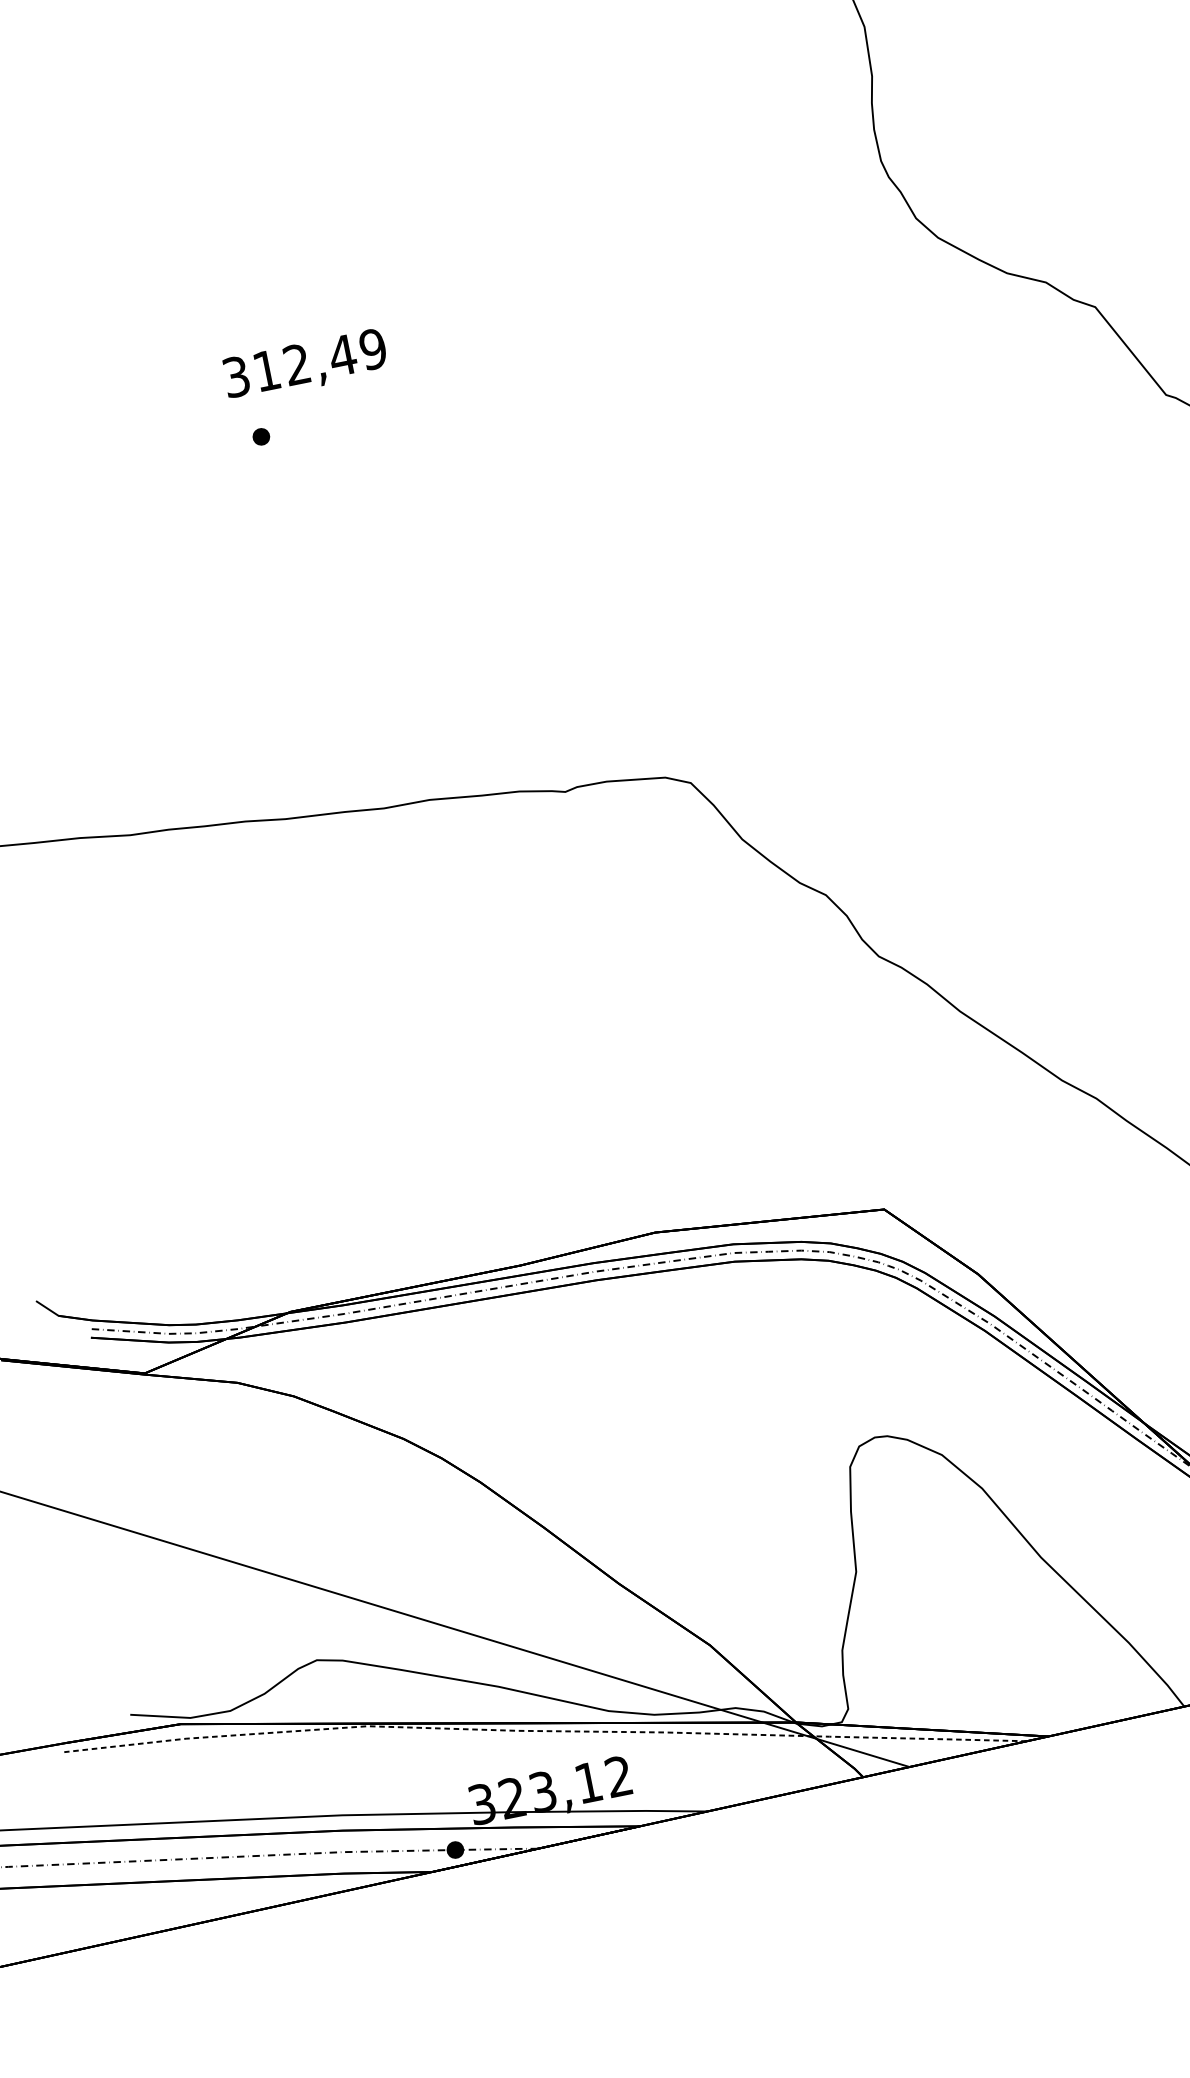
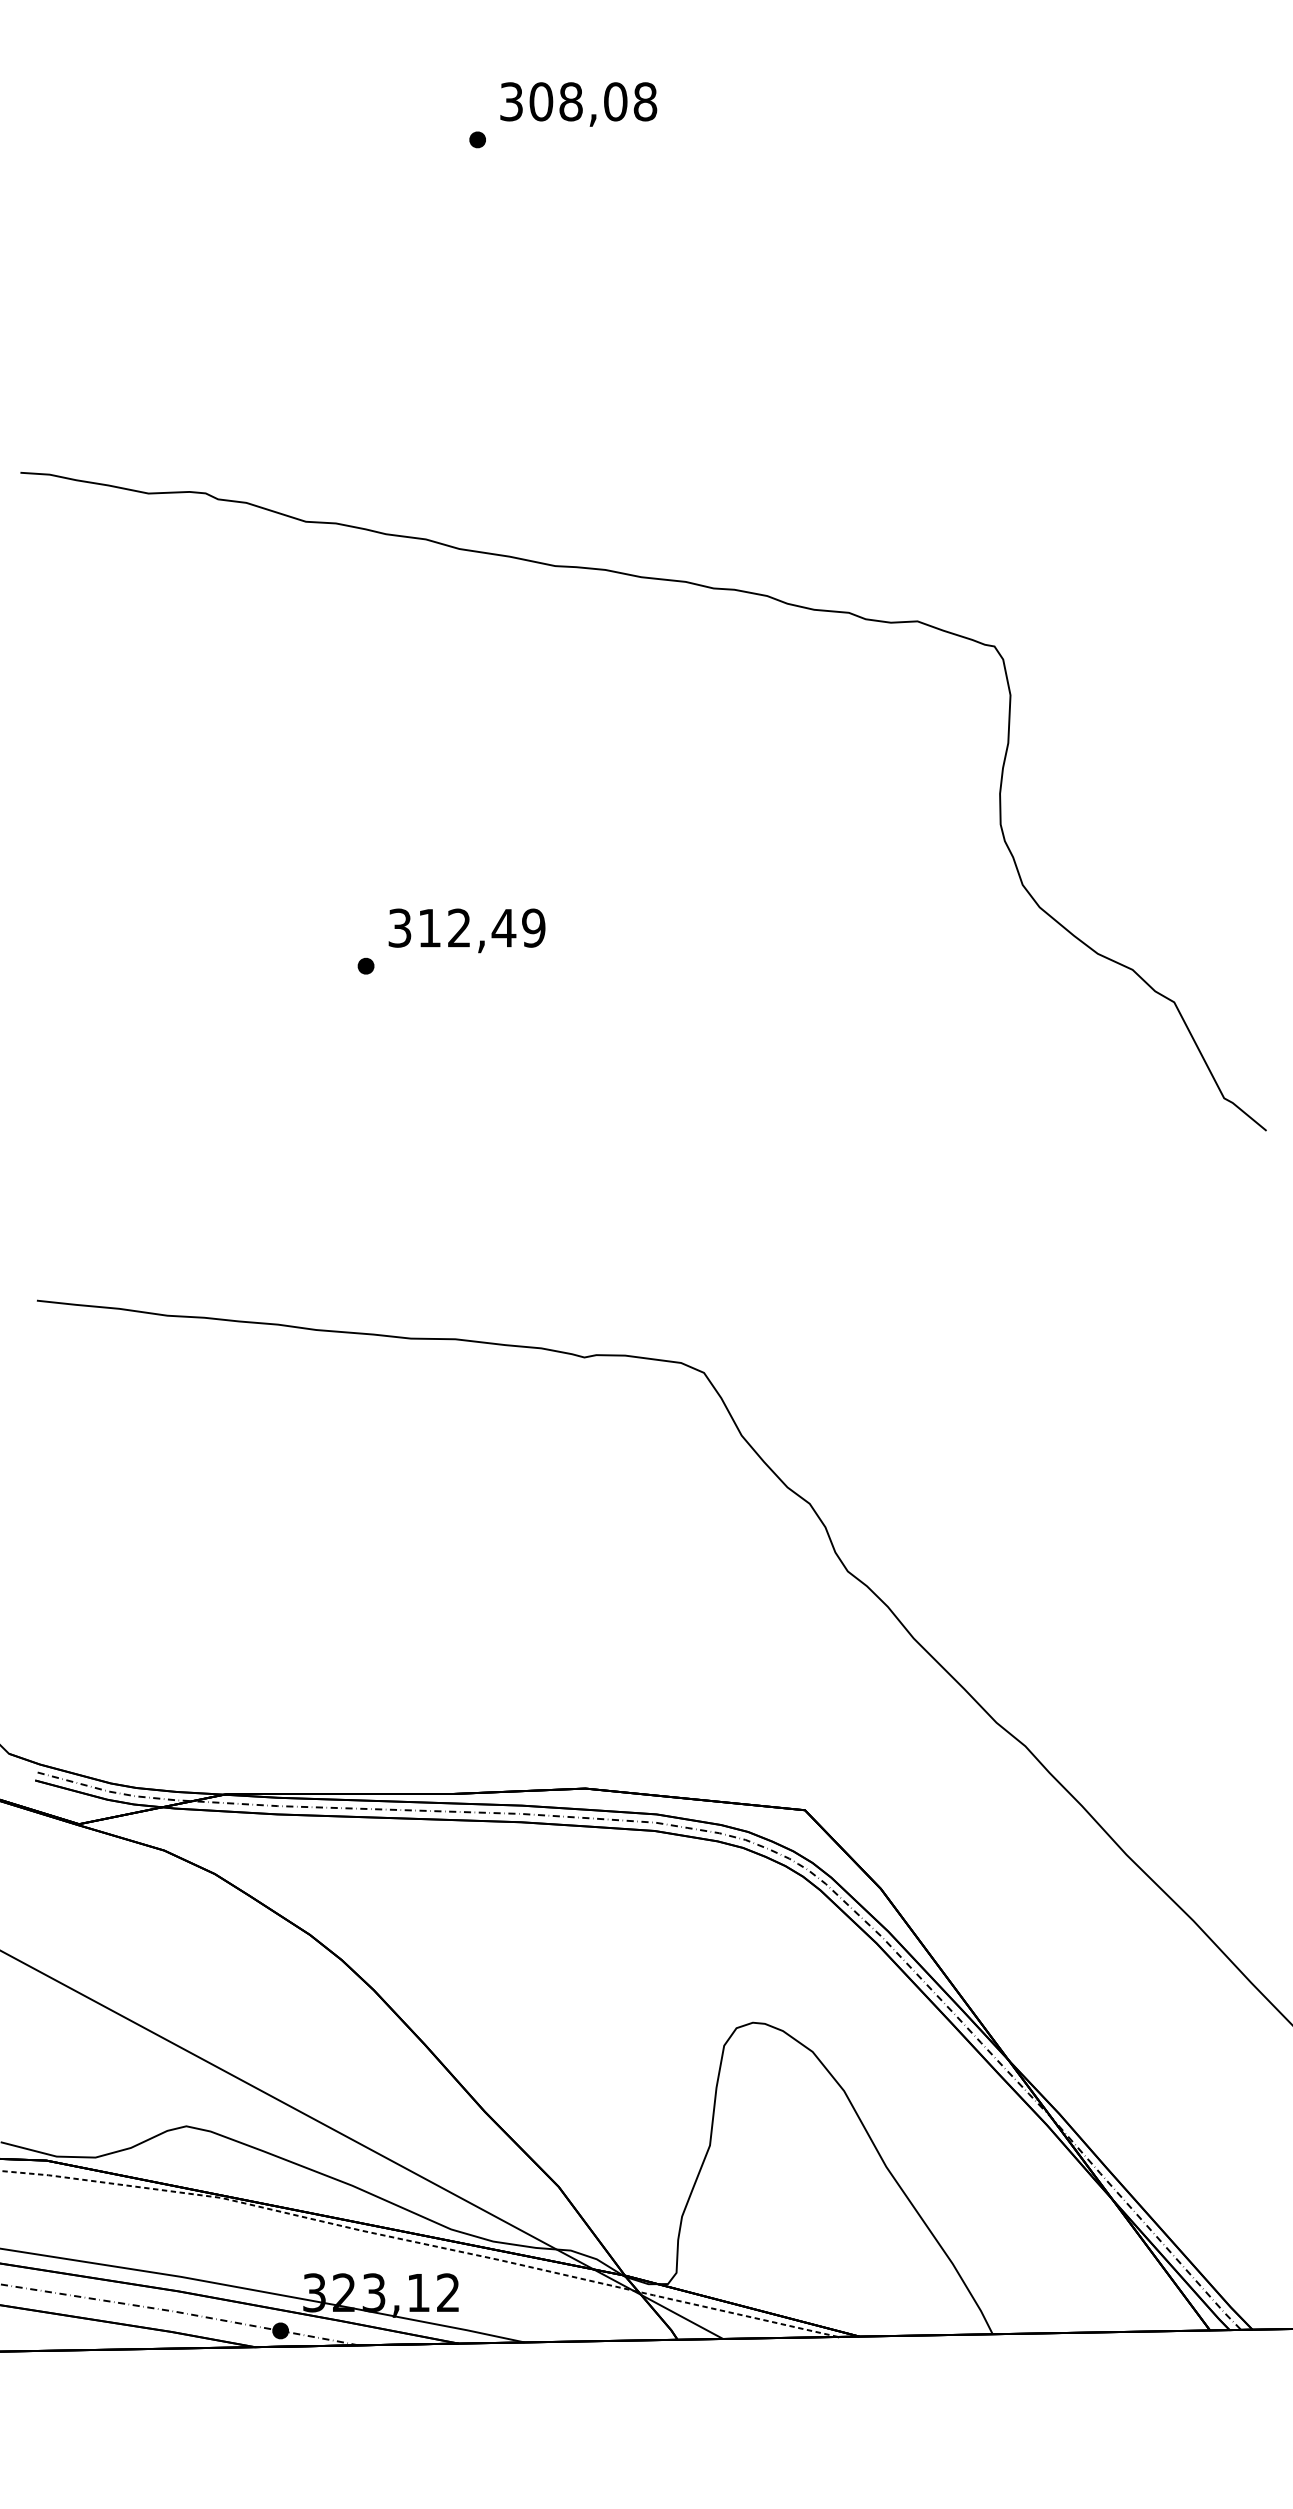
text: (304, 365) -> (466, 930), moved

